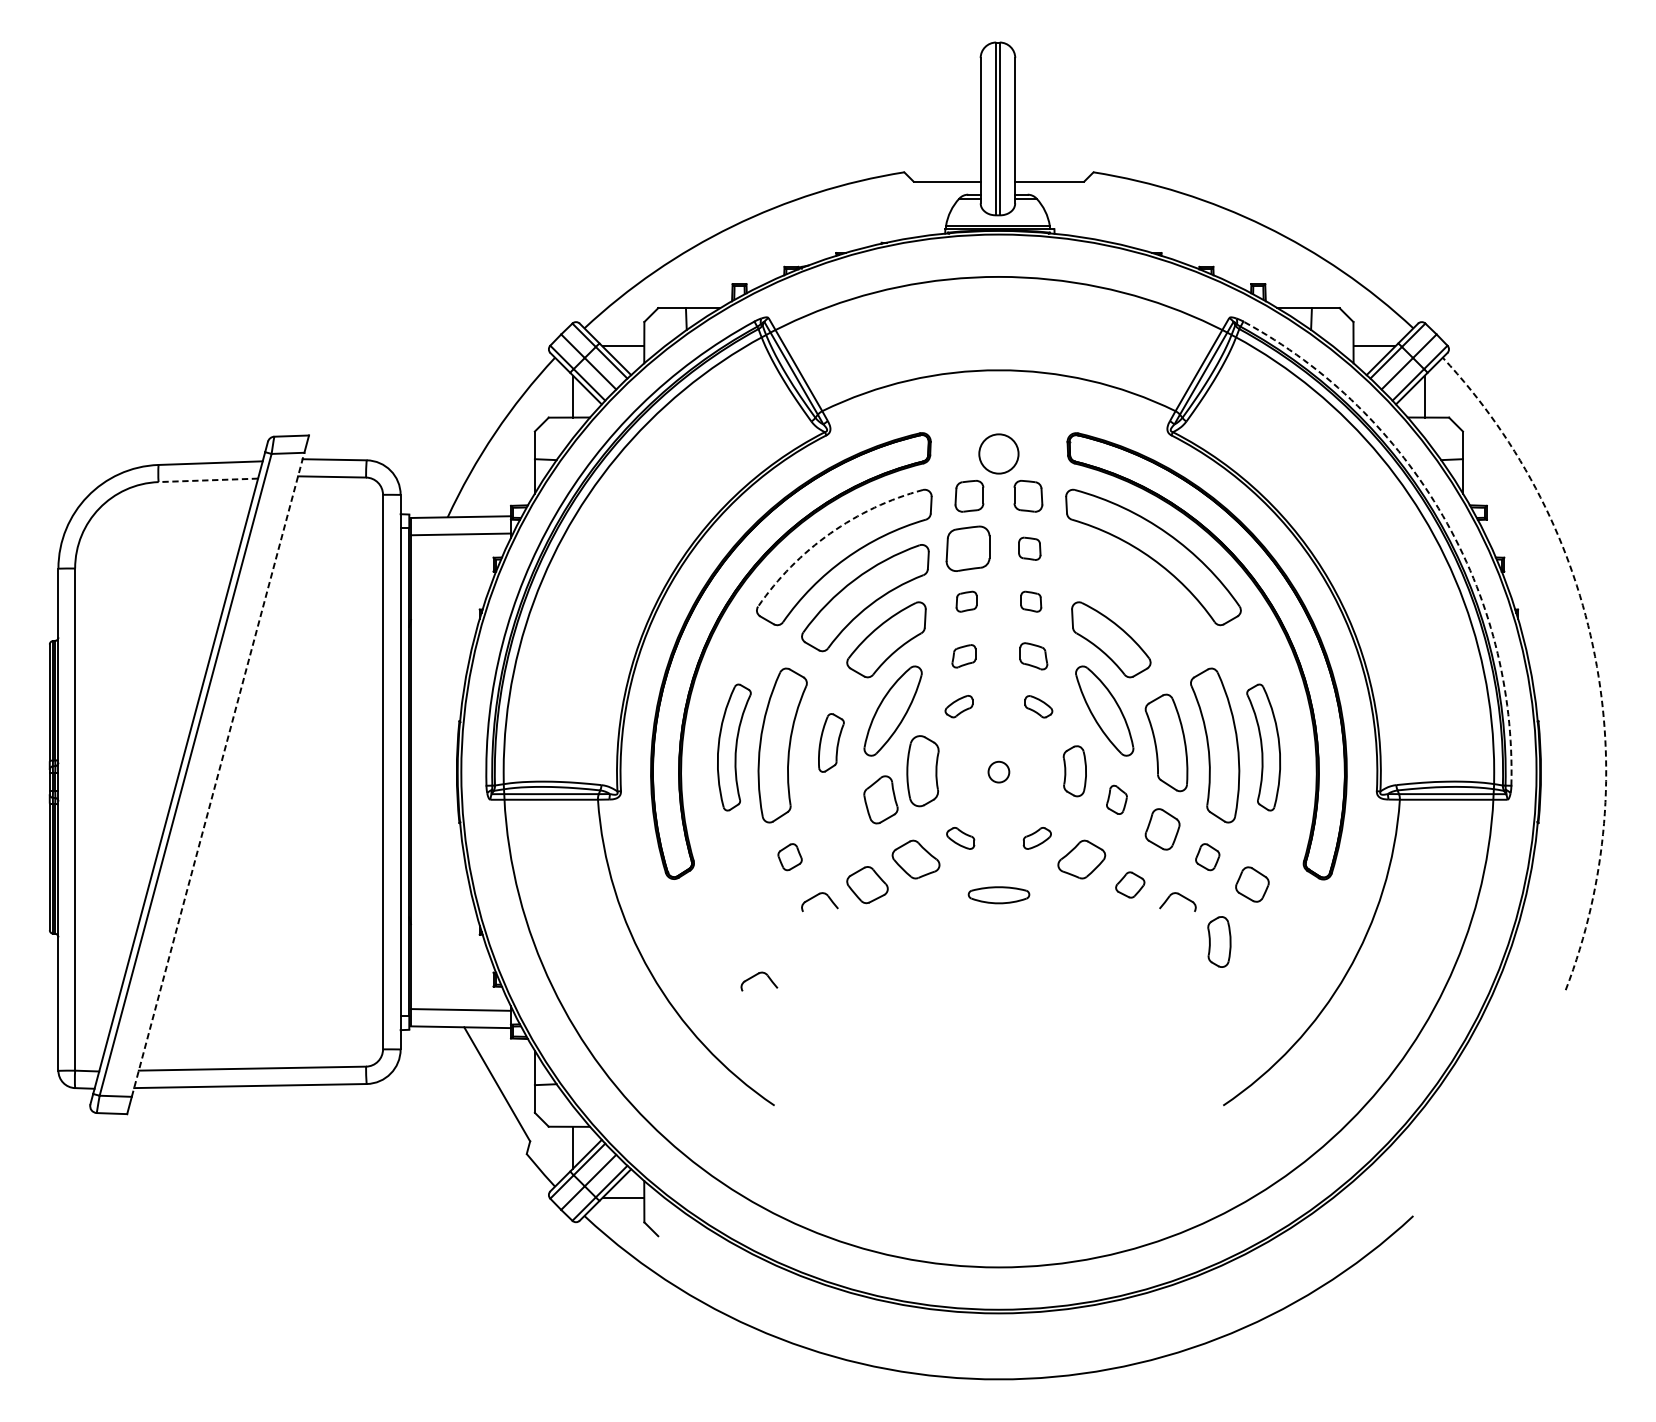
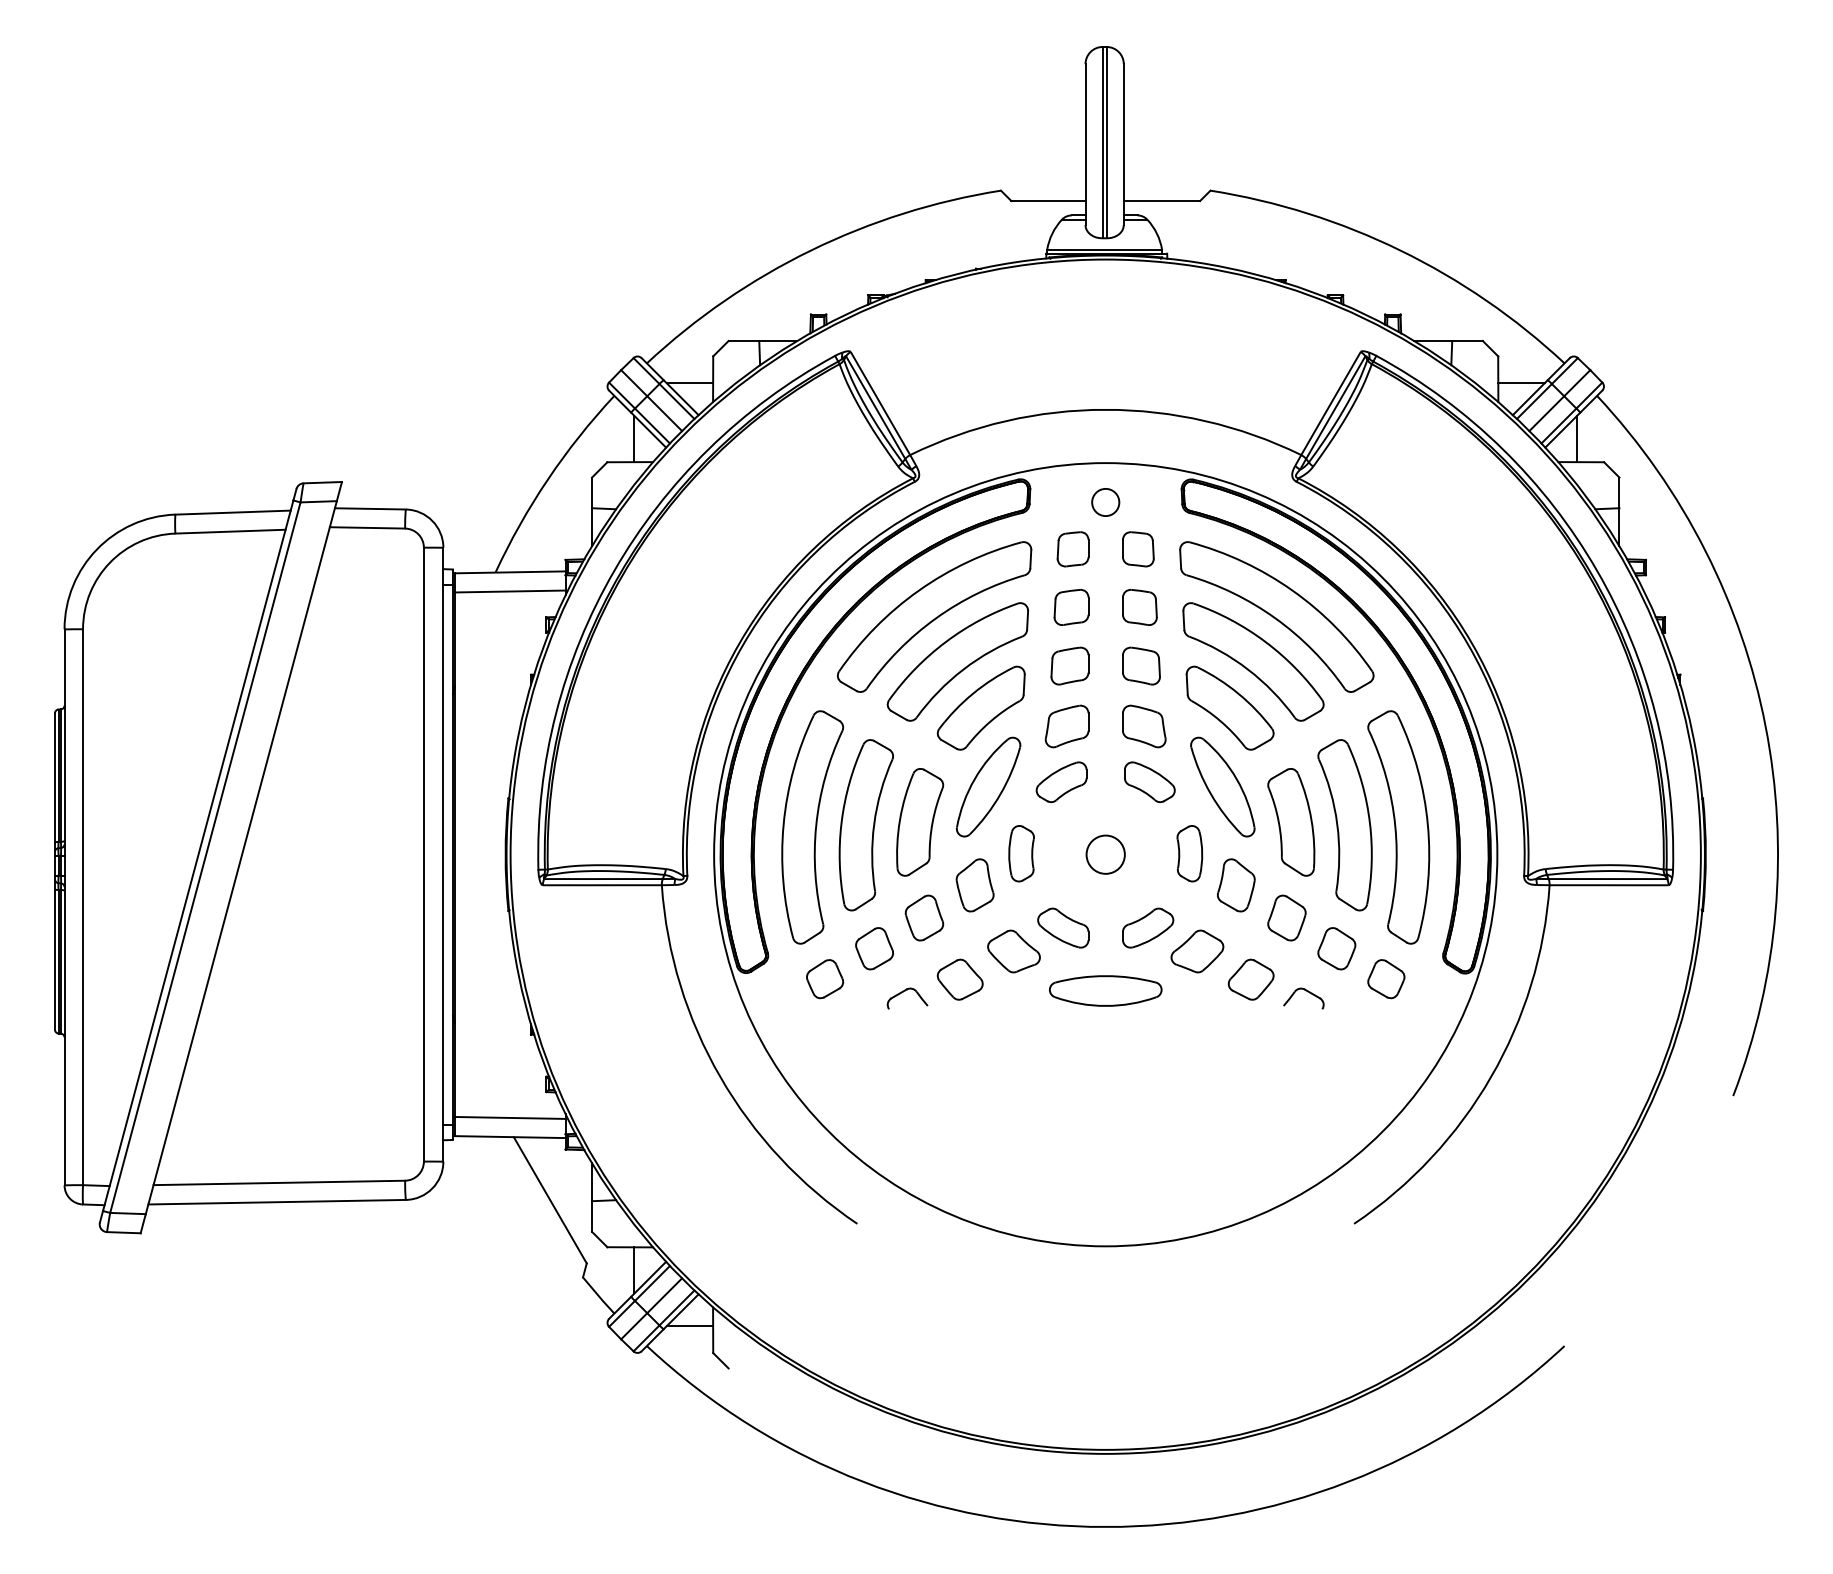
circle: (998, 454) -> (1105, 502), size x0.62
line: (208, 480) -> (230, 531), dashed -> solid
arc: (1443, 515) -> (1597, 570), dashed -> solid
arc: (829, 533) -> (918, 590), dashed -> solid
part: (968, 548) -> (1071, 607), size x0.71
part: (1029, 548) -> (1139, 607), size x1.43
part: (1132, 597) -> (1253, 661), added
part: (966, 601) -> (1069, 665), size x1.67
part: (1031, 601) -> (1141, 665), size x1.67
part: (963, 656) -> (1066, 726), size x1.67
part: (1033, 656) -> (1144, 726), size x1.43
arc: (1594, 656) -> (1765, 726), dashed -> solid
part: (958, 706) -> (1061, 781), size x1.67
part: (1038, 706) -> (1149, 782), size x1.67
part: (831, 743) -> (920, 822), size x1.67
part: (734, 747) -> (812, 827), size x1.67
part: (1263, 747) -> (1398, 827), size x1.67
part: (922, 771) -> (1021, 853), size x0.71
circle: (998, 771) -> (1105, 854), size x0.71
circle: (998, 771) -> (1105, 854), size x1.67
line: (218, 774) -> (241, 857), dashed -> solid
part: (1117, 799) -> (1236, 885), size x1.67
part: (835, 828) -> (924, 917), added
part: (960, 837) -> (1063, 927), size x1.67
part: (1037, 837) -> (1148, 927), size x1.67
part: (790, 856) -> (874, 948), size x1.43
part: (1207, 856) -> (1336, 948), size x1.43
part: (745, 884) -> (825, 979), added
part: (1129, 884) -> (1250, 979), size x1.43
part: (998, 894) -> (1105, 990), size x1.67
part: (1219, 941) -> (1349, 1042), removed
part: (755, 976) -> (836, 1080), removed

